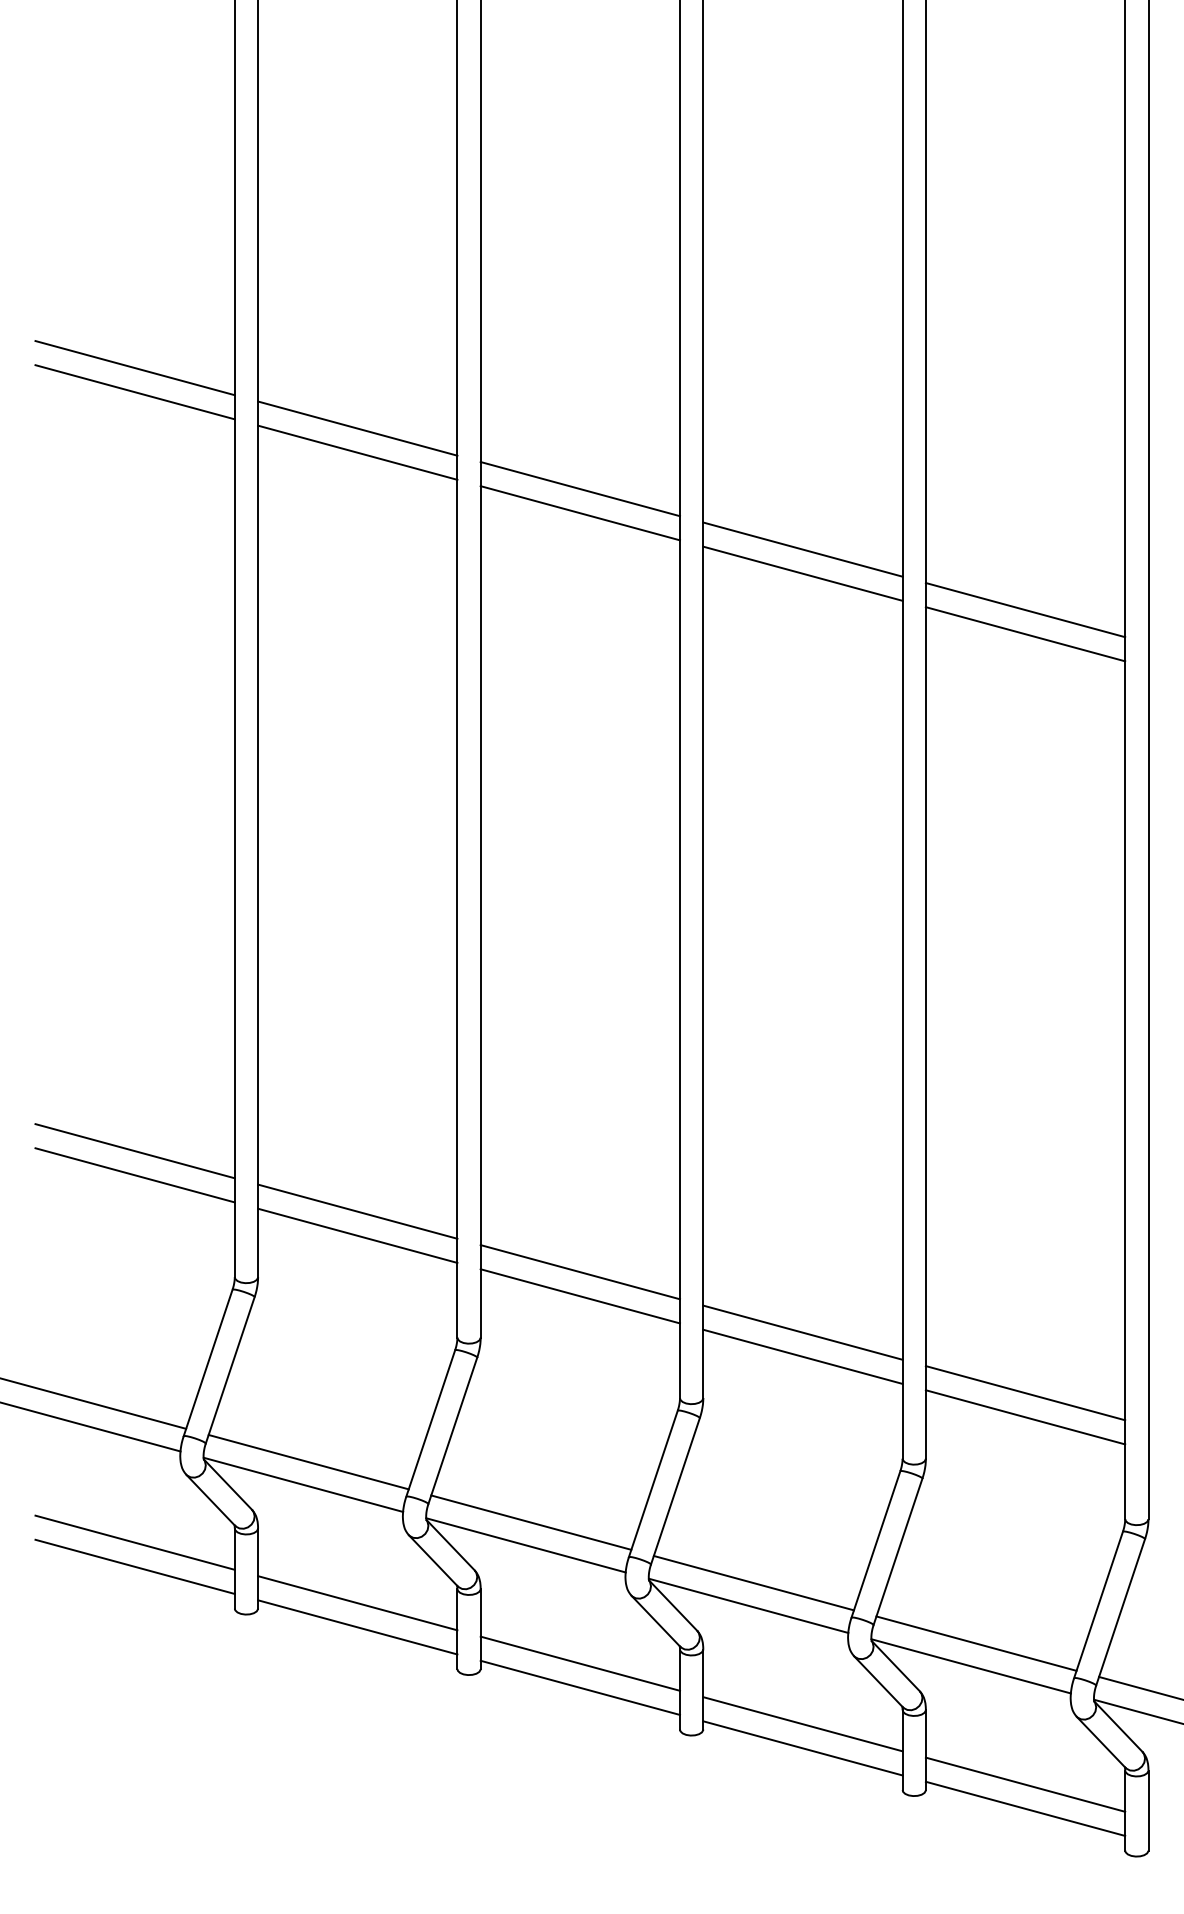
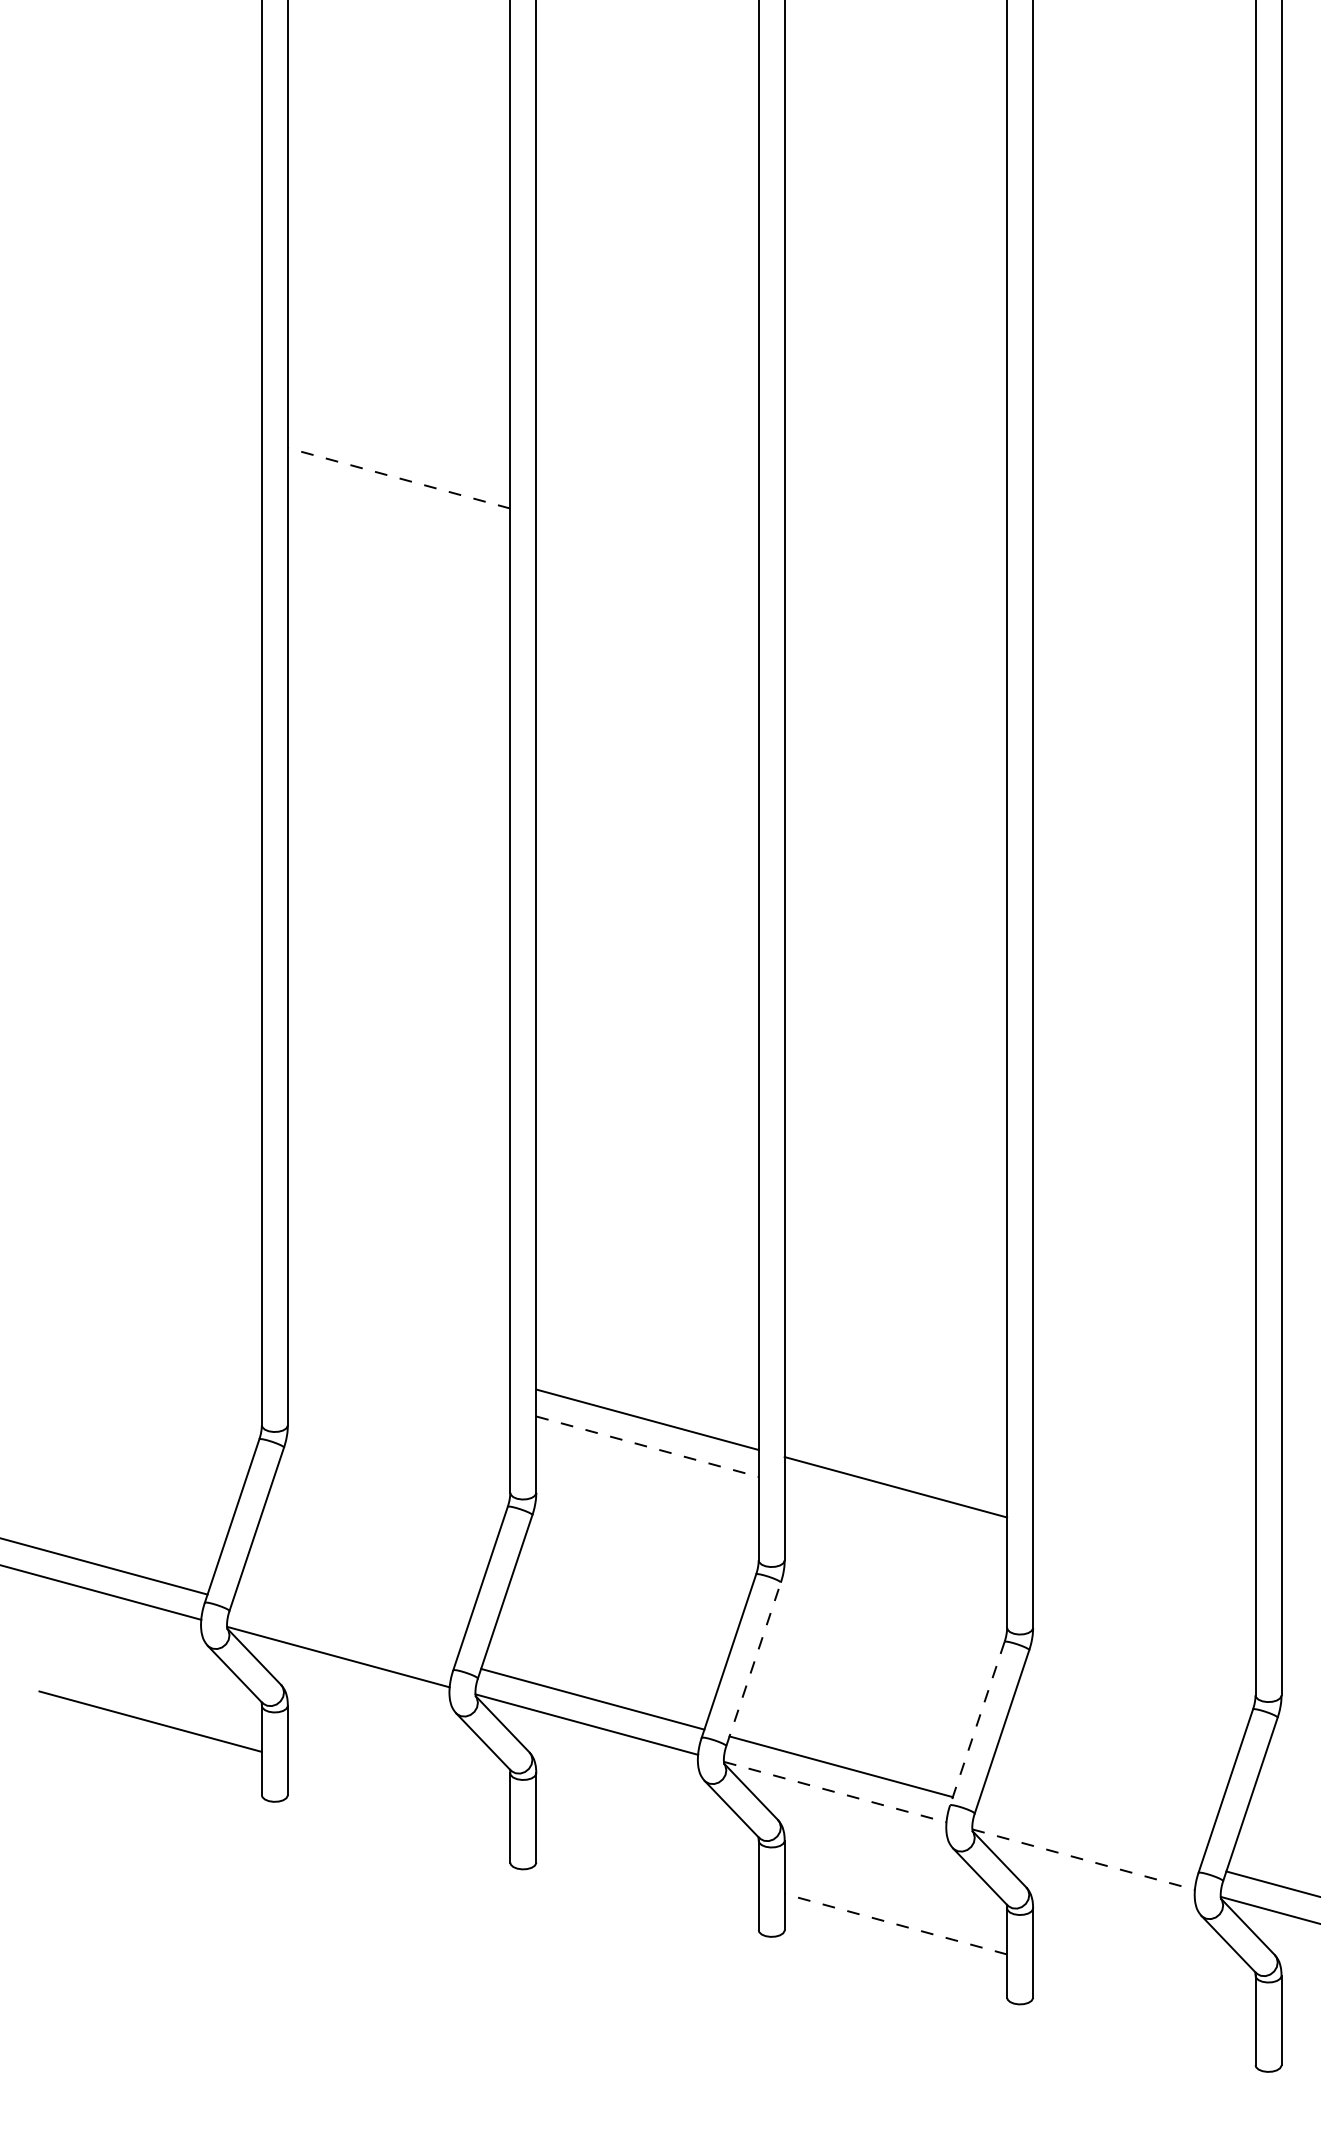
line: (134, 368) -> (149, 411), removed
line: (134, 392) -> (149, 438), removed
line: (357, 428) -> (398, 478), solid -> dashed
line: (357, 452) -> (398, 504), removed
line: (580, 489) -> (647, 546), removed
line: (580, 513) -> (647, 573), removed
line: (802, 549) -> (895, 613), removed
line: (802, 573) -> (895, 640), removed
line: (1025, 610) -> (1144, 681), removed
line: (1025, 634) -> (1144, 708), removed
line: (134, 1151) -> (149, 1285), removed
line: (134, 1175) -> (149, 1311), removed
line: (357, 1211) -> (398, 1352), removed
line: (357, 1235) -> (398, 1378), removed
line: (580, 1296) -> (647, 1446), solid -> dashed
line: (802, 1356) -> (895, 1513), removed
line: (1025, 1393) -> (1144, 1555), removed
line: (1025, 1417) -> (1144, 1581), removed
line: (308, 1461) -> (344, 1631), removed
line: (675, 1490) -> (753, 1663), solid -> dashed
line: (875, 1544) -> (976, 1723), solid -> dashed
line: (134, 1566) -> (149, 1748), removed
line: (357, 1603) -> (398, 1789), removed
line: (749, 1605) -> (836, 1791), solid -> dashed
line: (357, 1627) -> (398, 1816), removed
line: (976, 1643) -> (1089, 1834), removed
line: (580, 1663) -> (647, 1856), removed
line: (971, 1666) -> (1084, 1859), solid -> dashed
line: (580, 1687) -> (647, 1883), removed
line: (802, 1724) -> (895, 1924), solid -> dashed
line: (802, 1748) -> (895, 1951), removed
line: (1025, 1784) -> (1144, 1991), removed
line: (1025, 1808) -> (1144, 2018), removed

